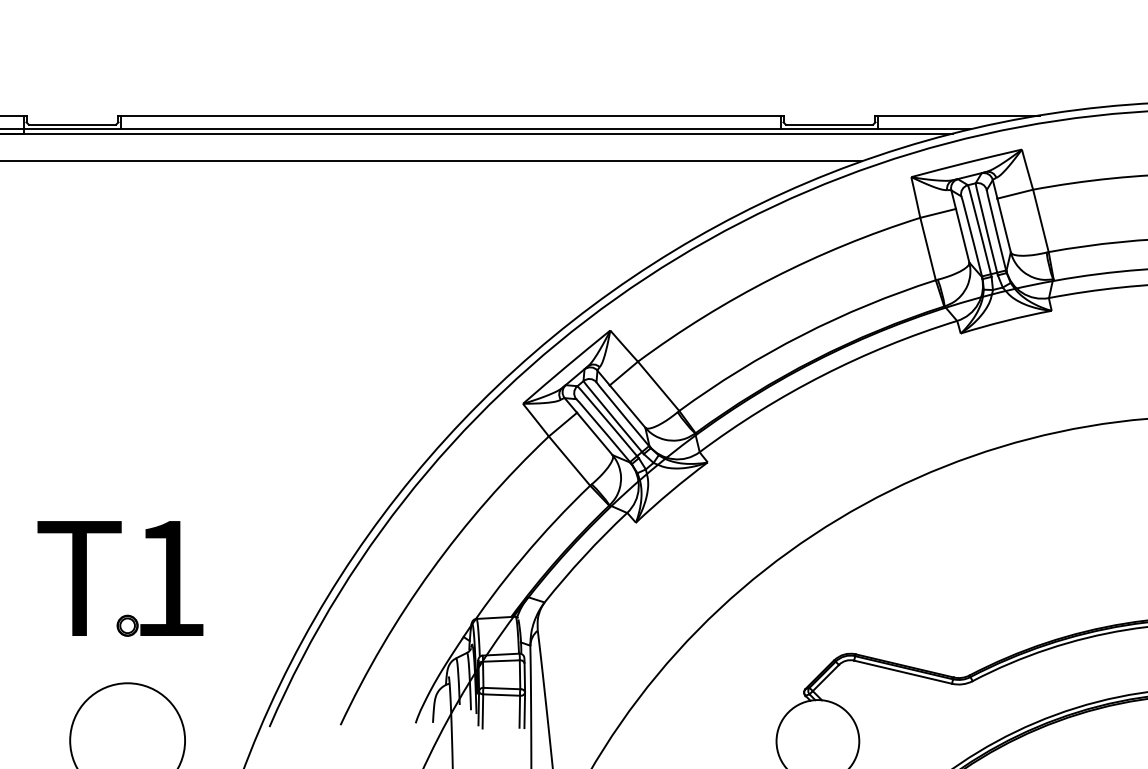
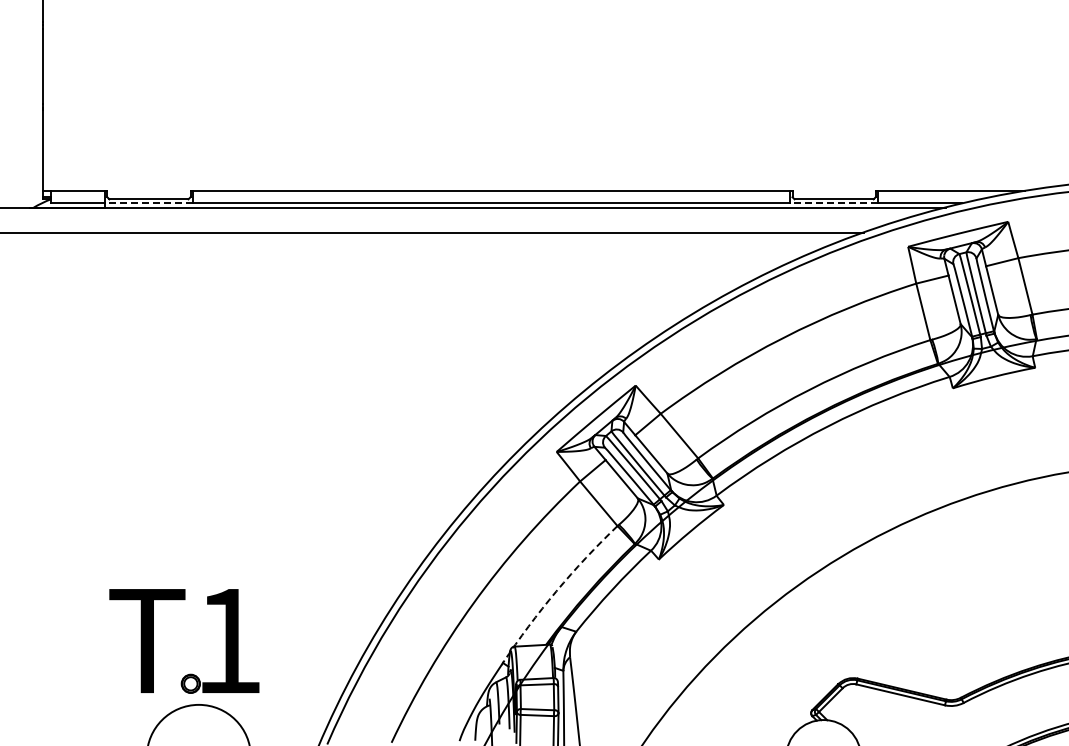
line: (71, 129) -> (148, 203), solid -> dashed
line: (829, 129) -> (834, 203), solid -> dashed
arc: (522, 558) -> (556, 591), solid -> dashed
part: (86, 579) -> (153, 641), moved

